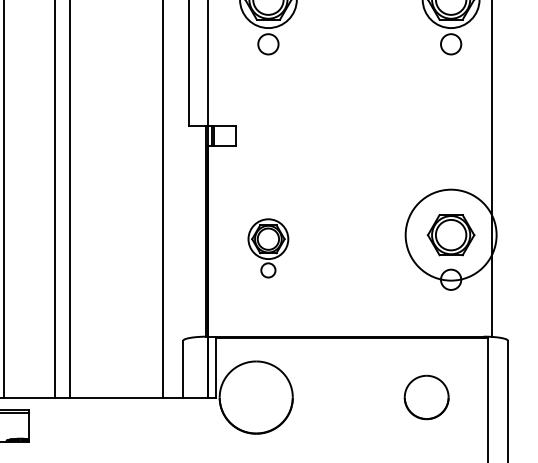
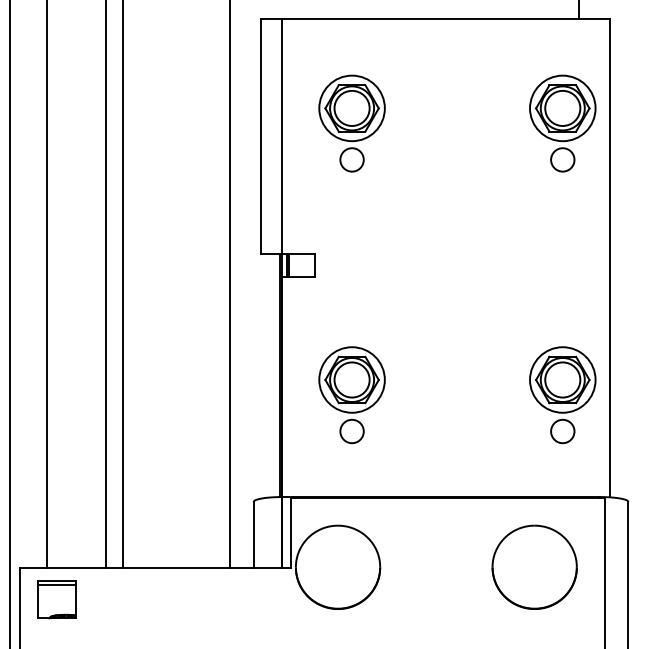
circle: (450, 234) -> (562, 379), size x0.62
part: (267, 248) -> (351, 395), size x1.43
part: (426, 396) -> (534, 566), size x1.67

